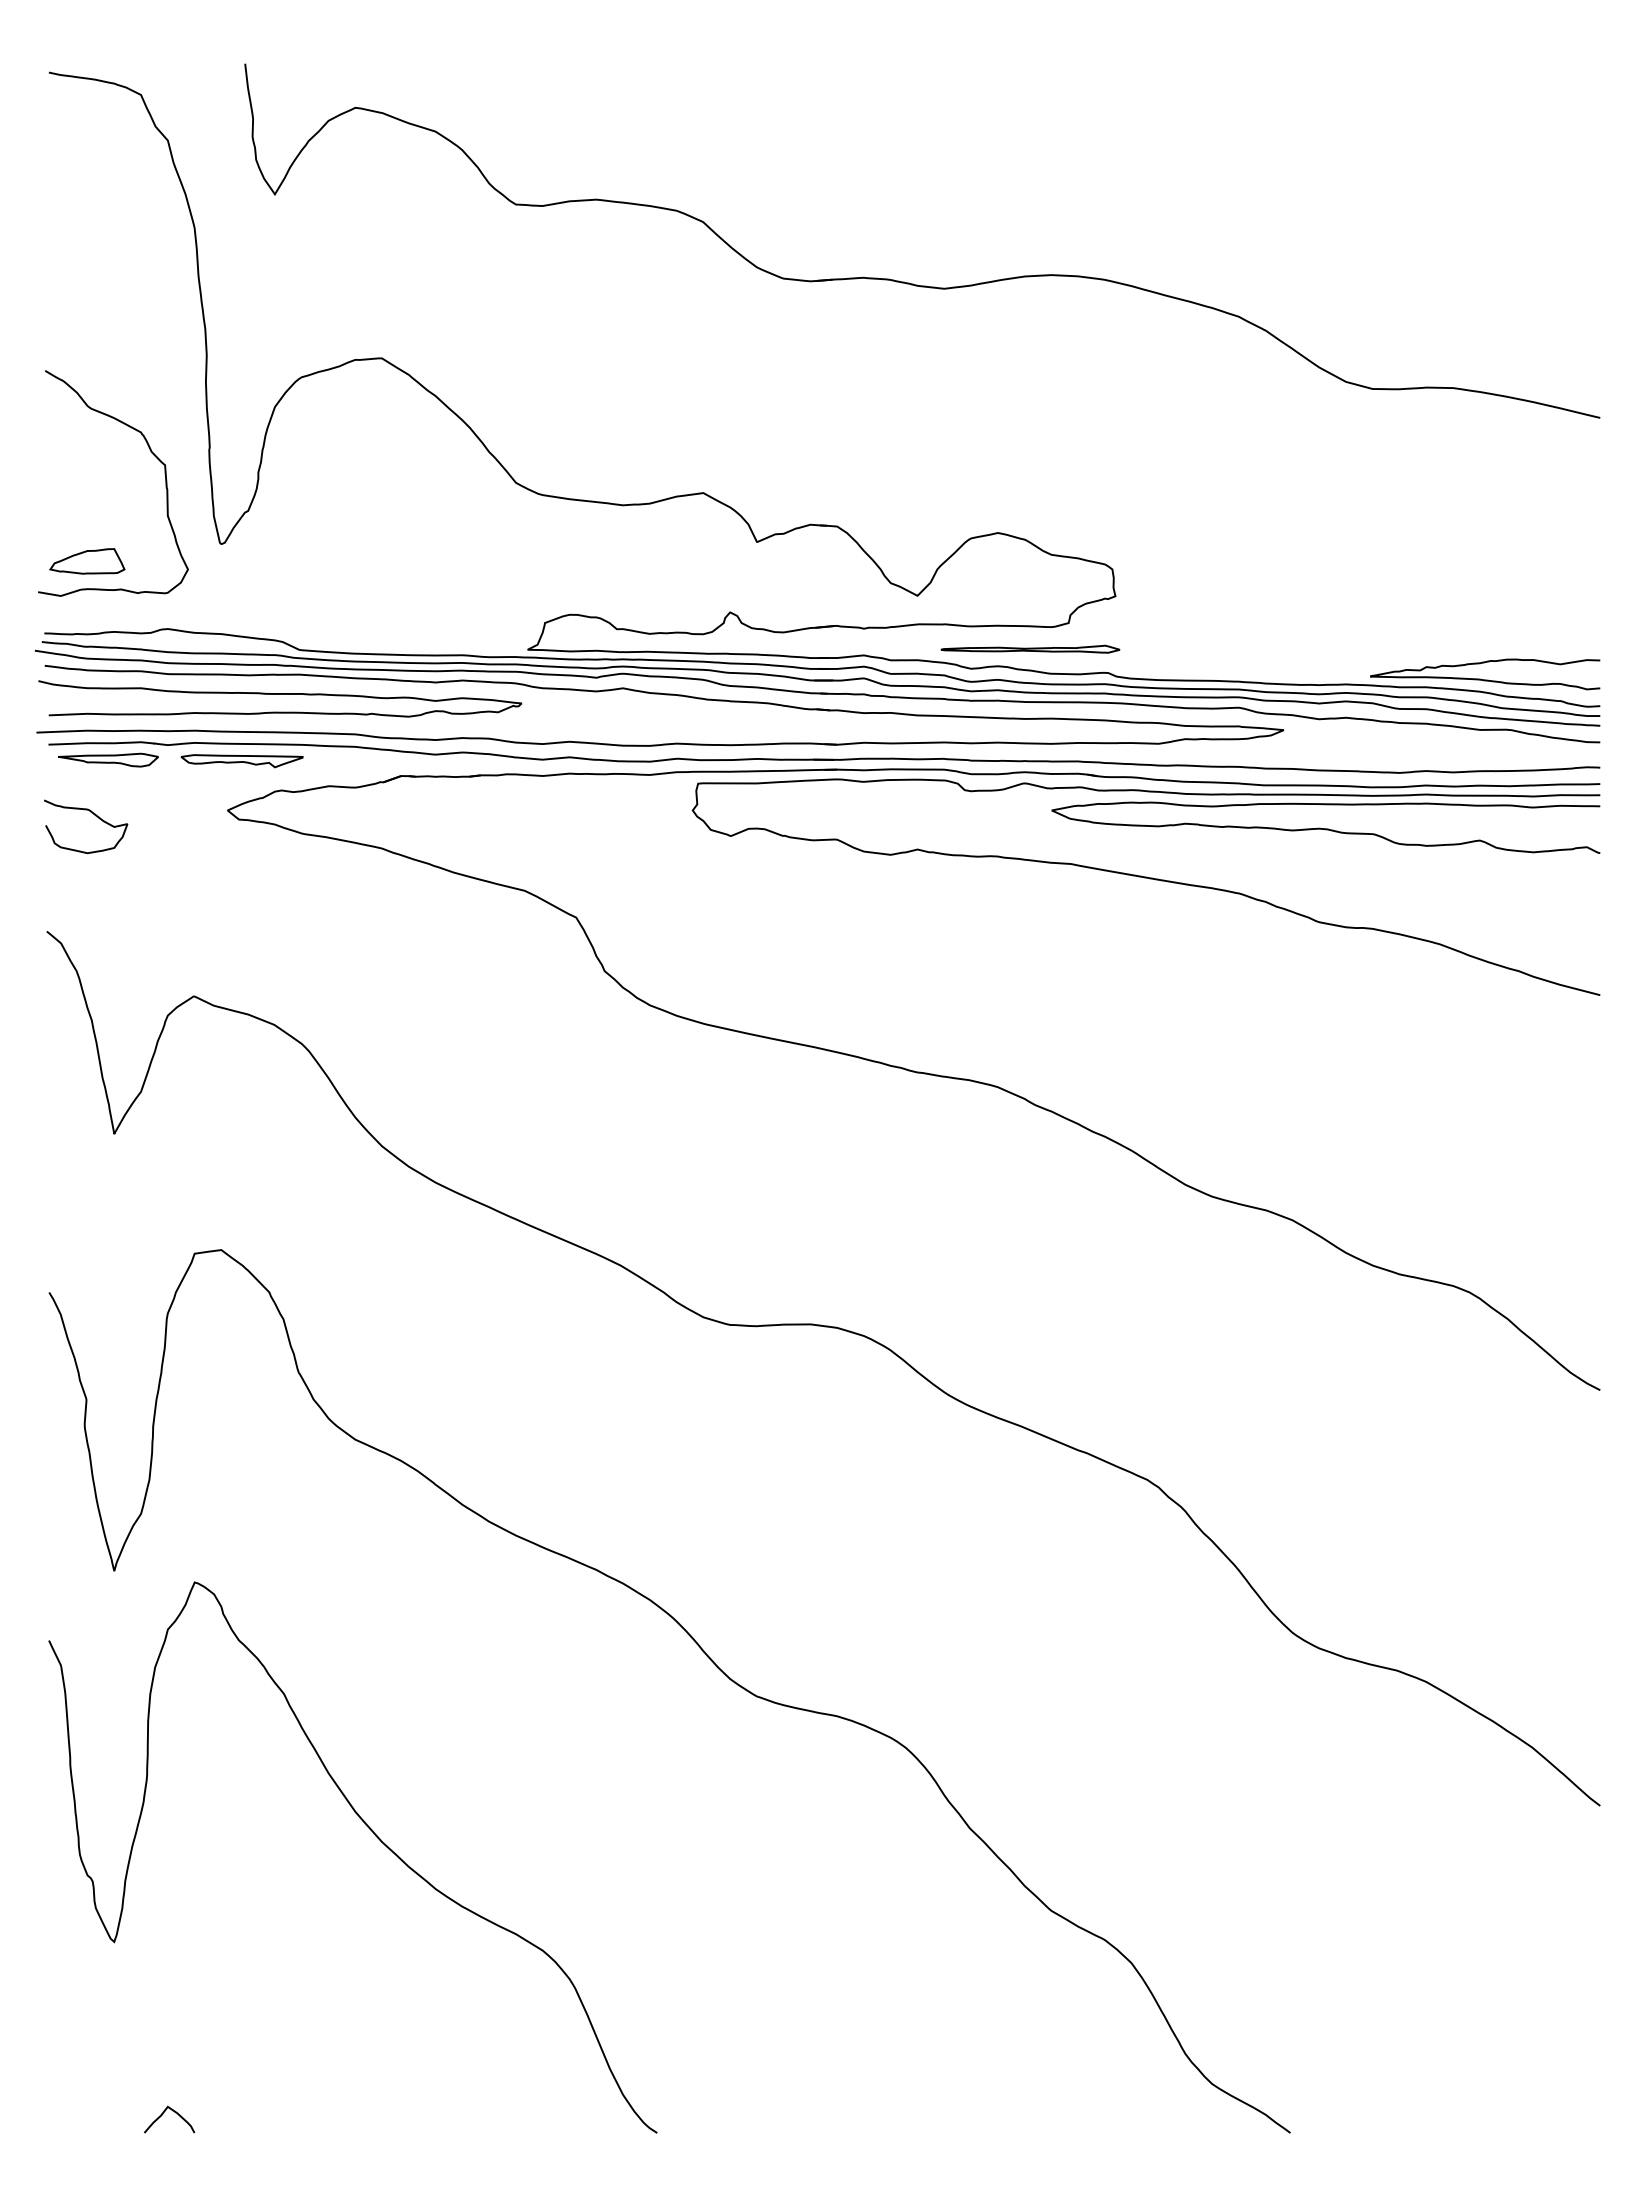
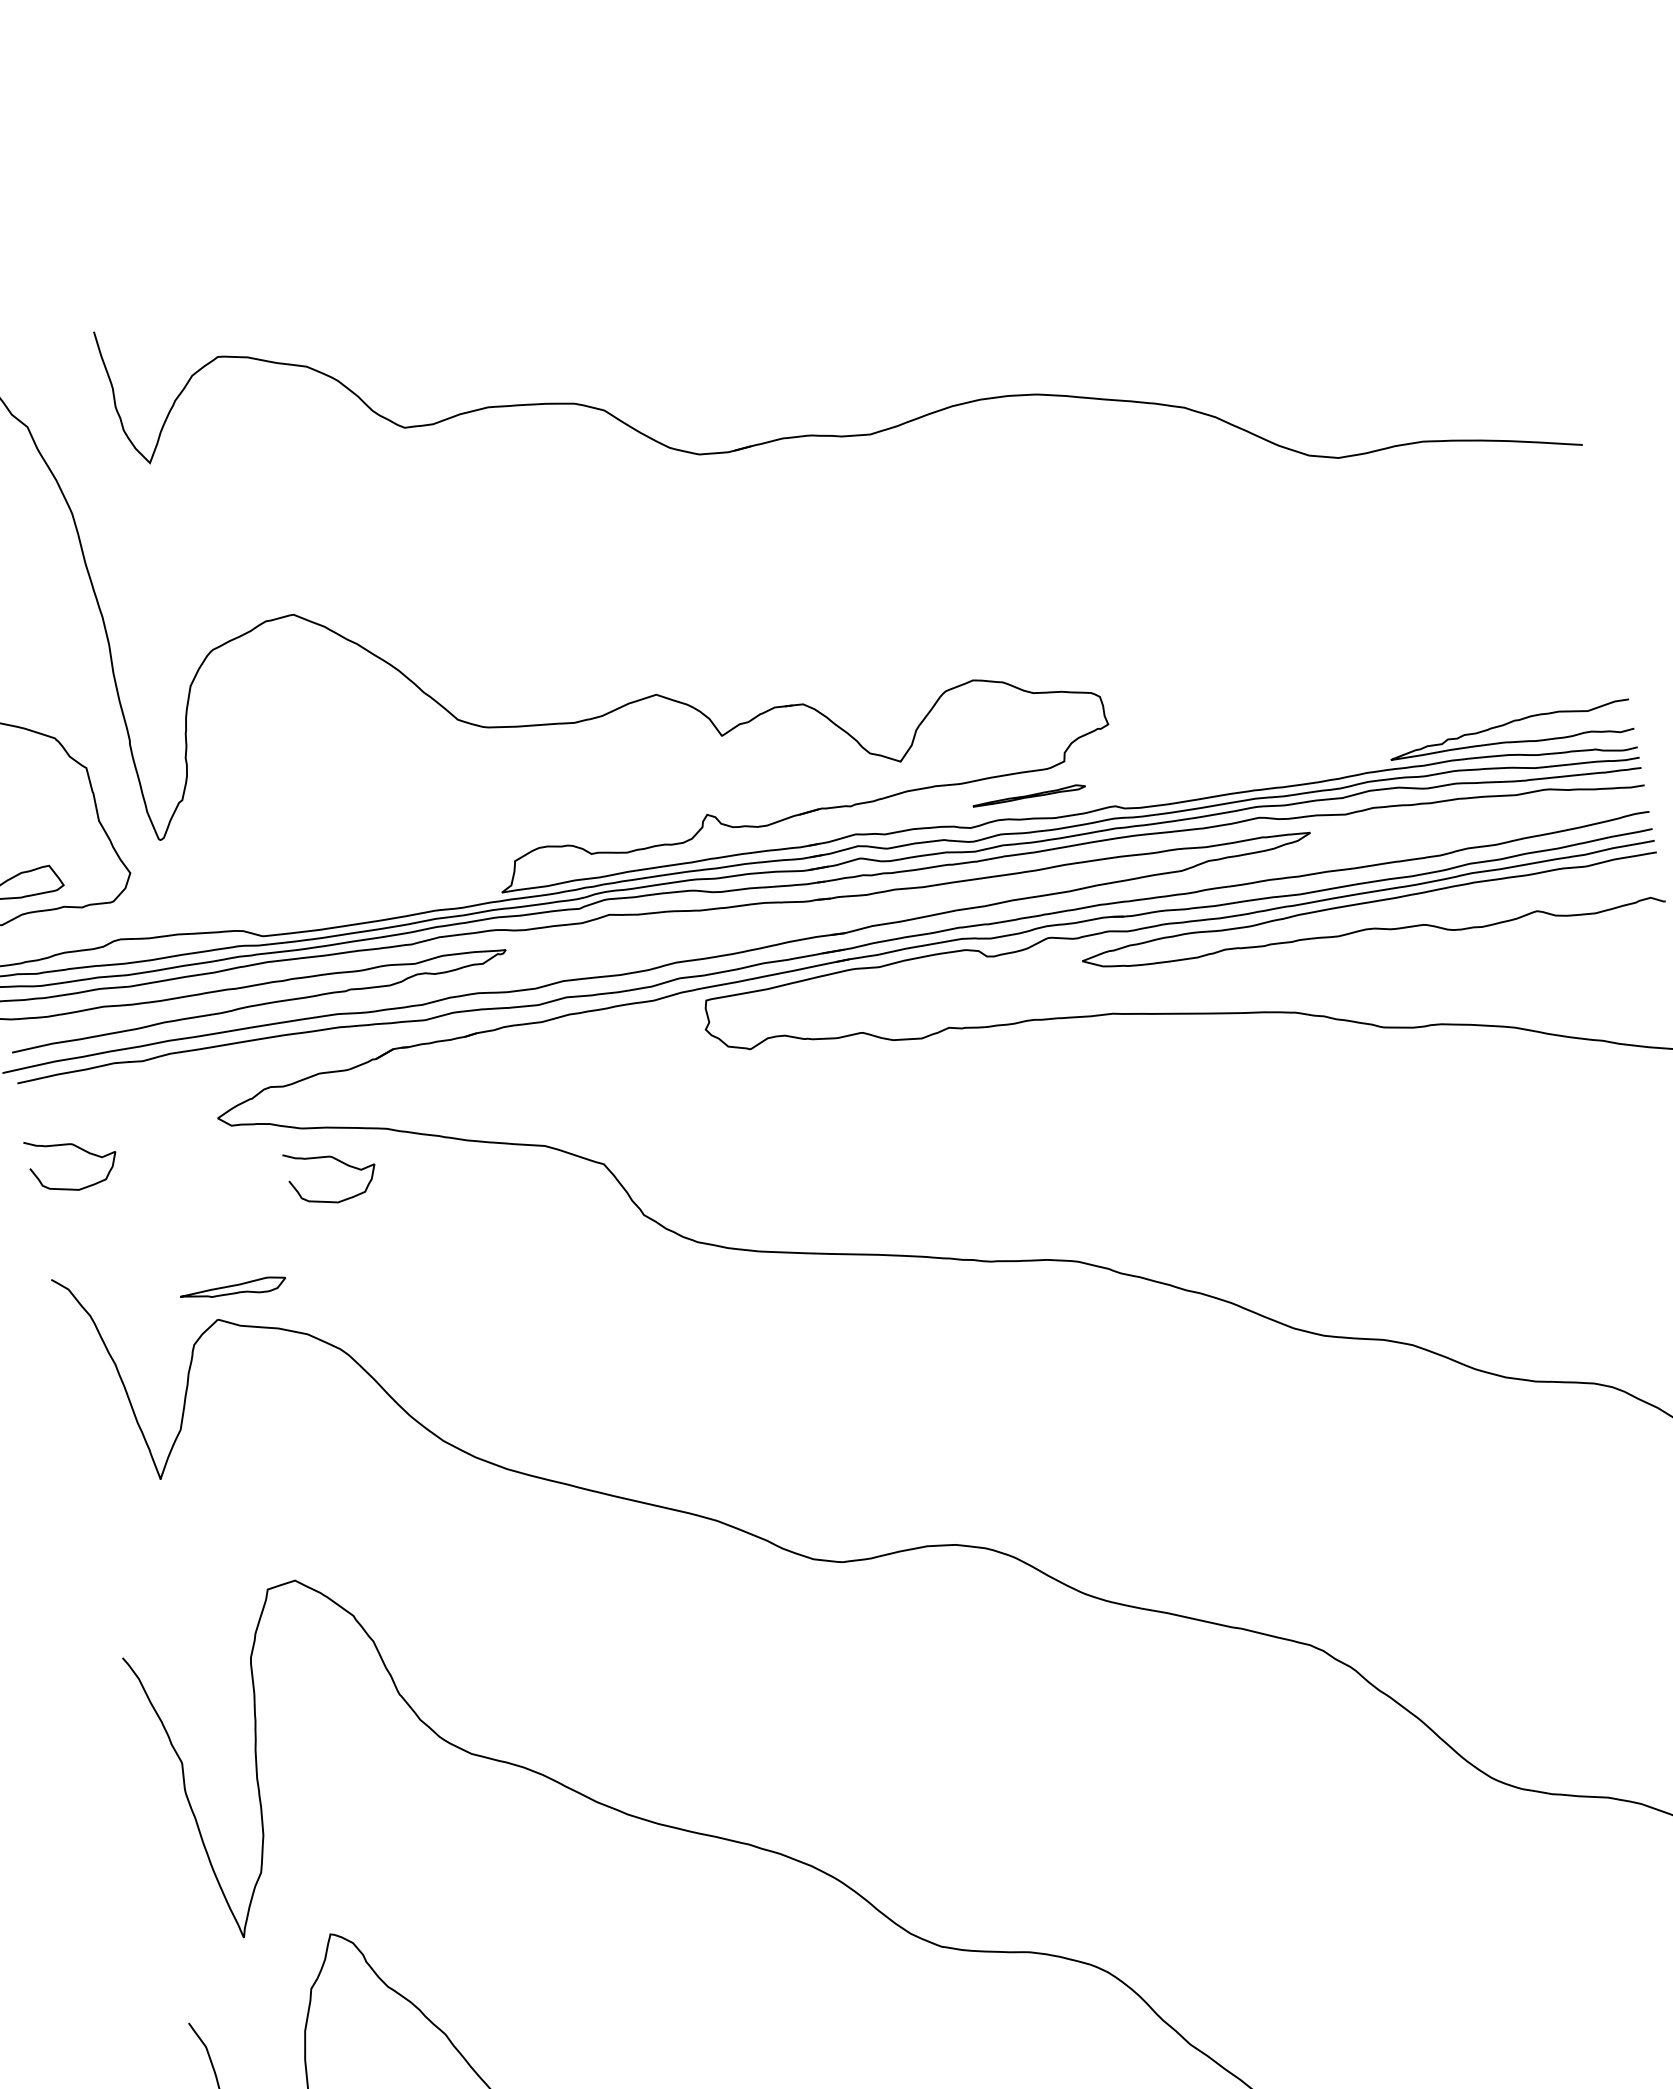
part: (1030, 648) -> (1029, 795), size x0.6
part: (108, 759) -> (233, 1289), moved
part: (241, 761) -> (223, 1064), removed
curve: (332, 871) -> (339, 1162), added

